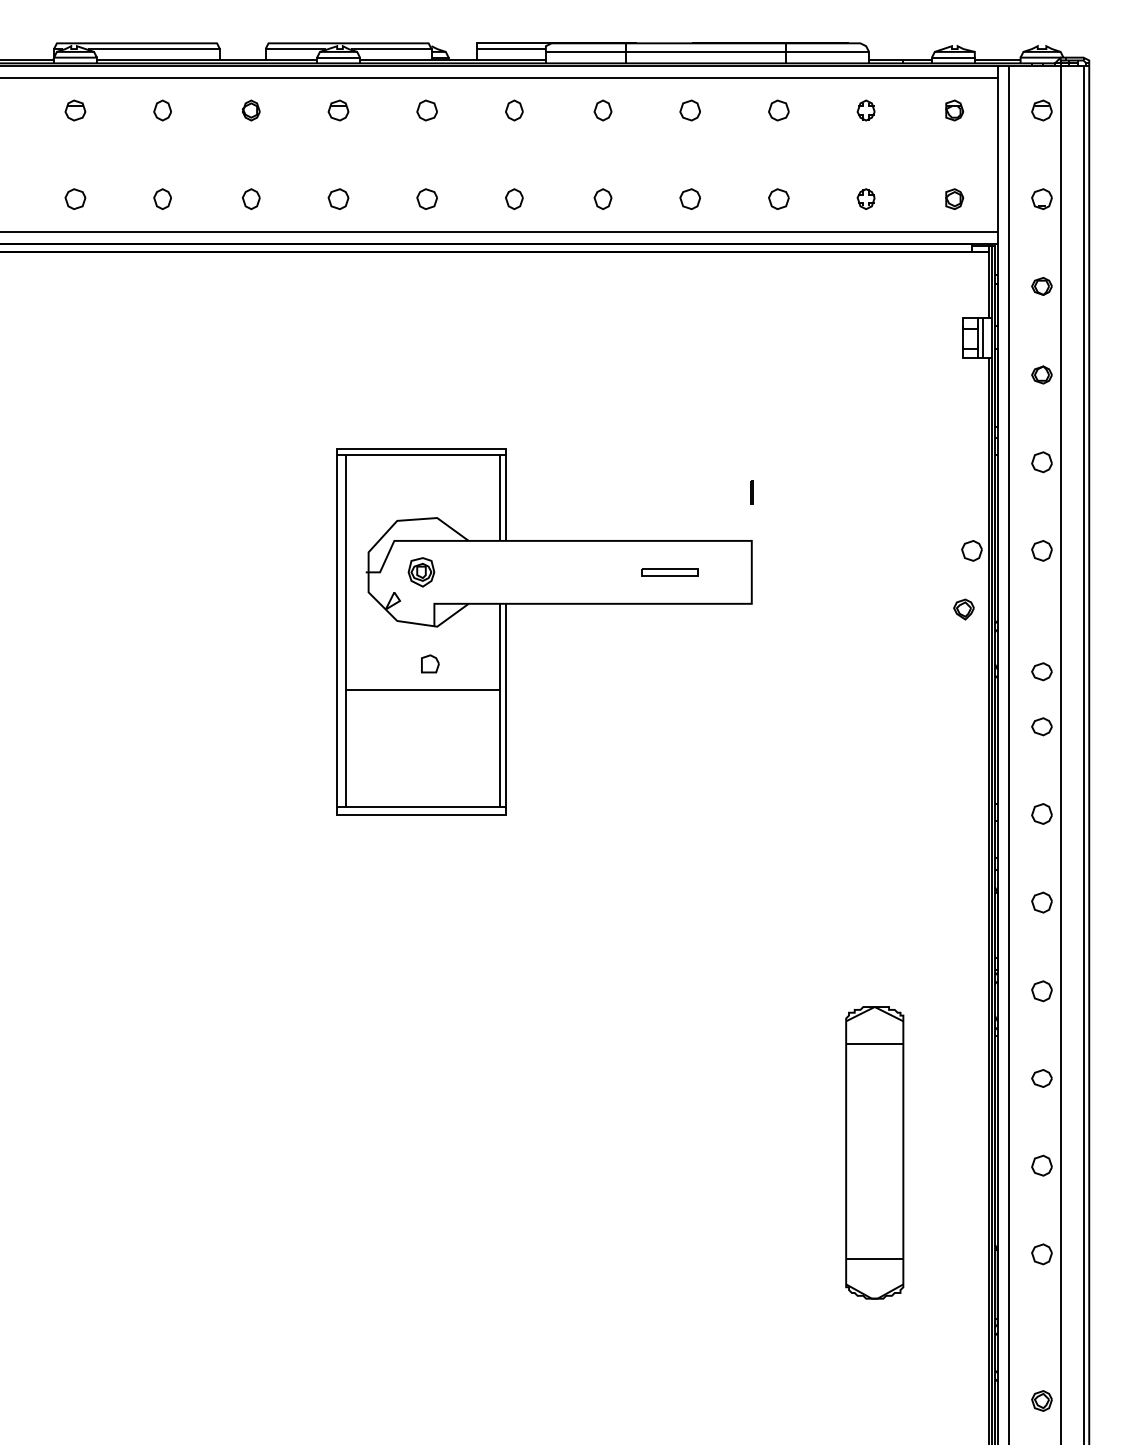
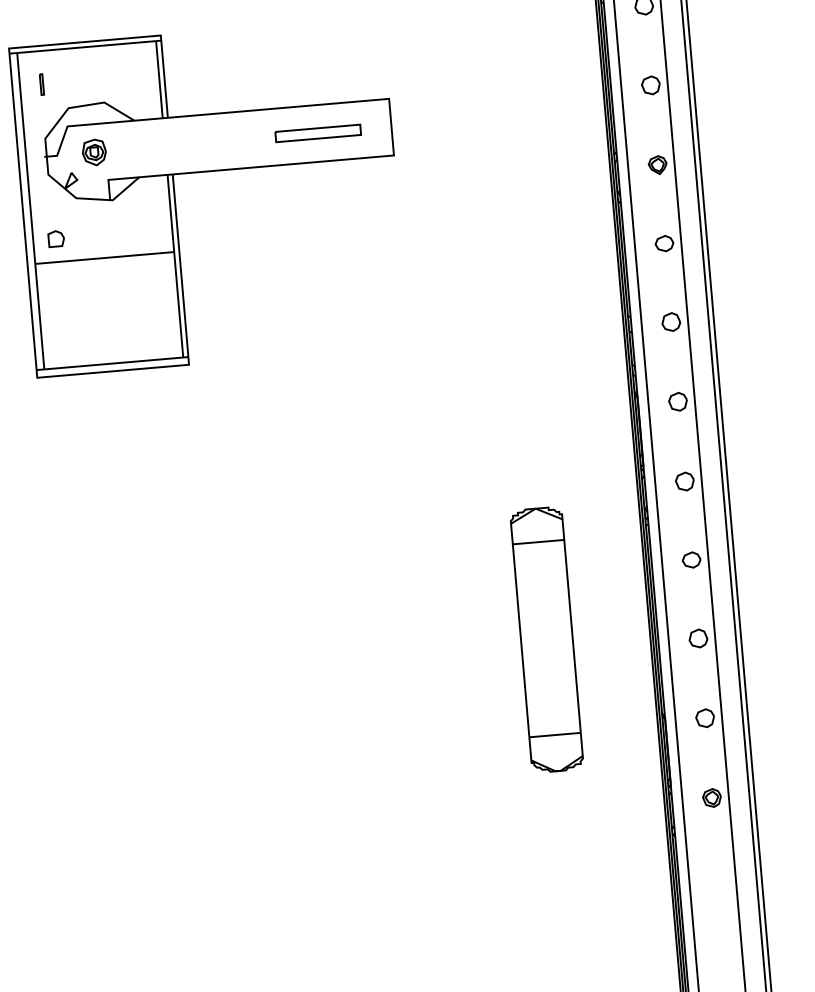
line: (751, 492) -> (41, 84), moved
part: (971, 550) -> (587, 90), removed
part: (669, 572) -> (317, 133), size x1.67
part: (963, 609) -> (657, 165), moved
part: (430, 663) -> (56, 238), moved
part: (1041, 671) -> (659, 194), removed
part: (1041, 1400) -> (711, 797), moved

